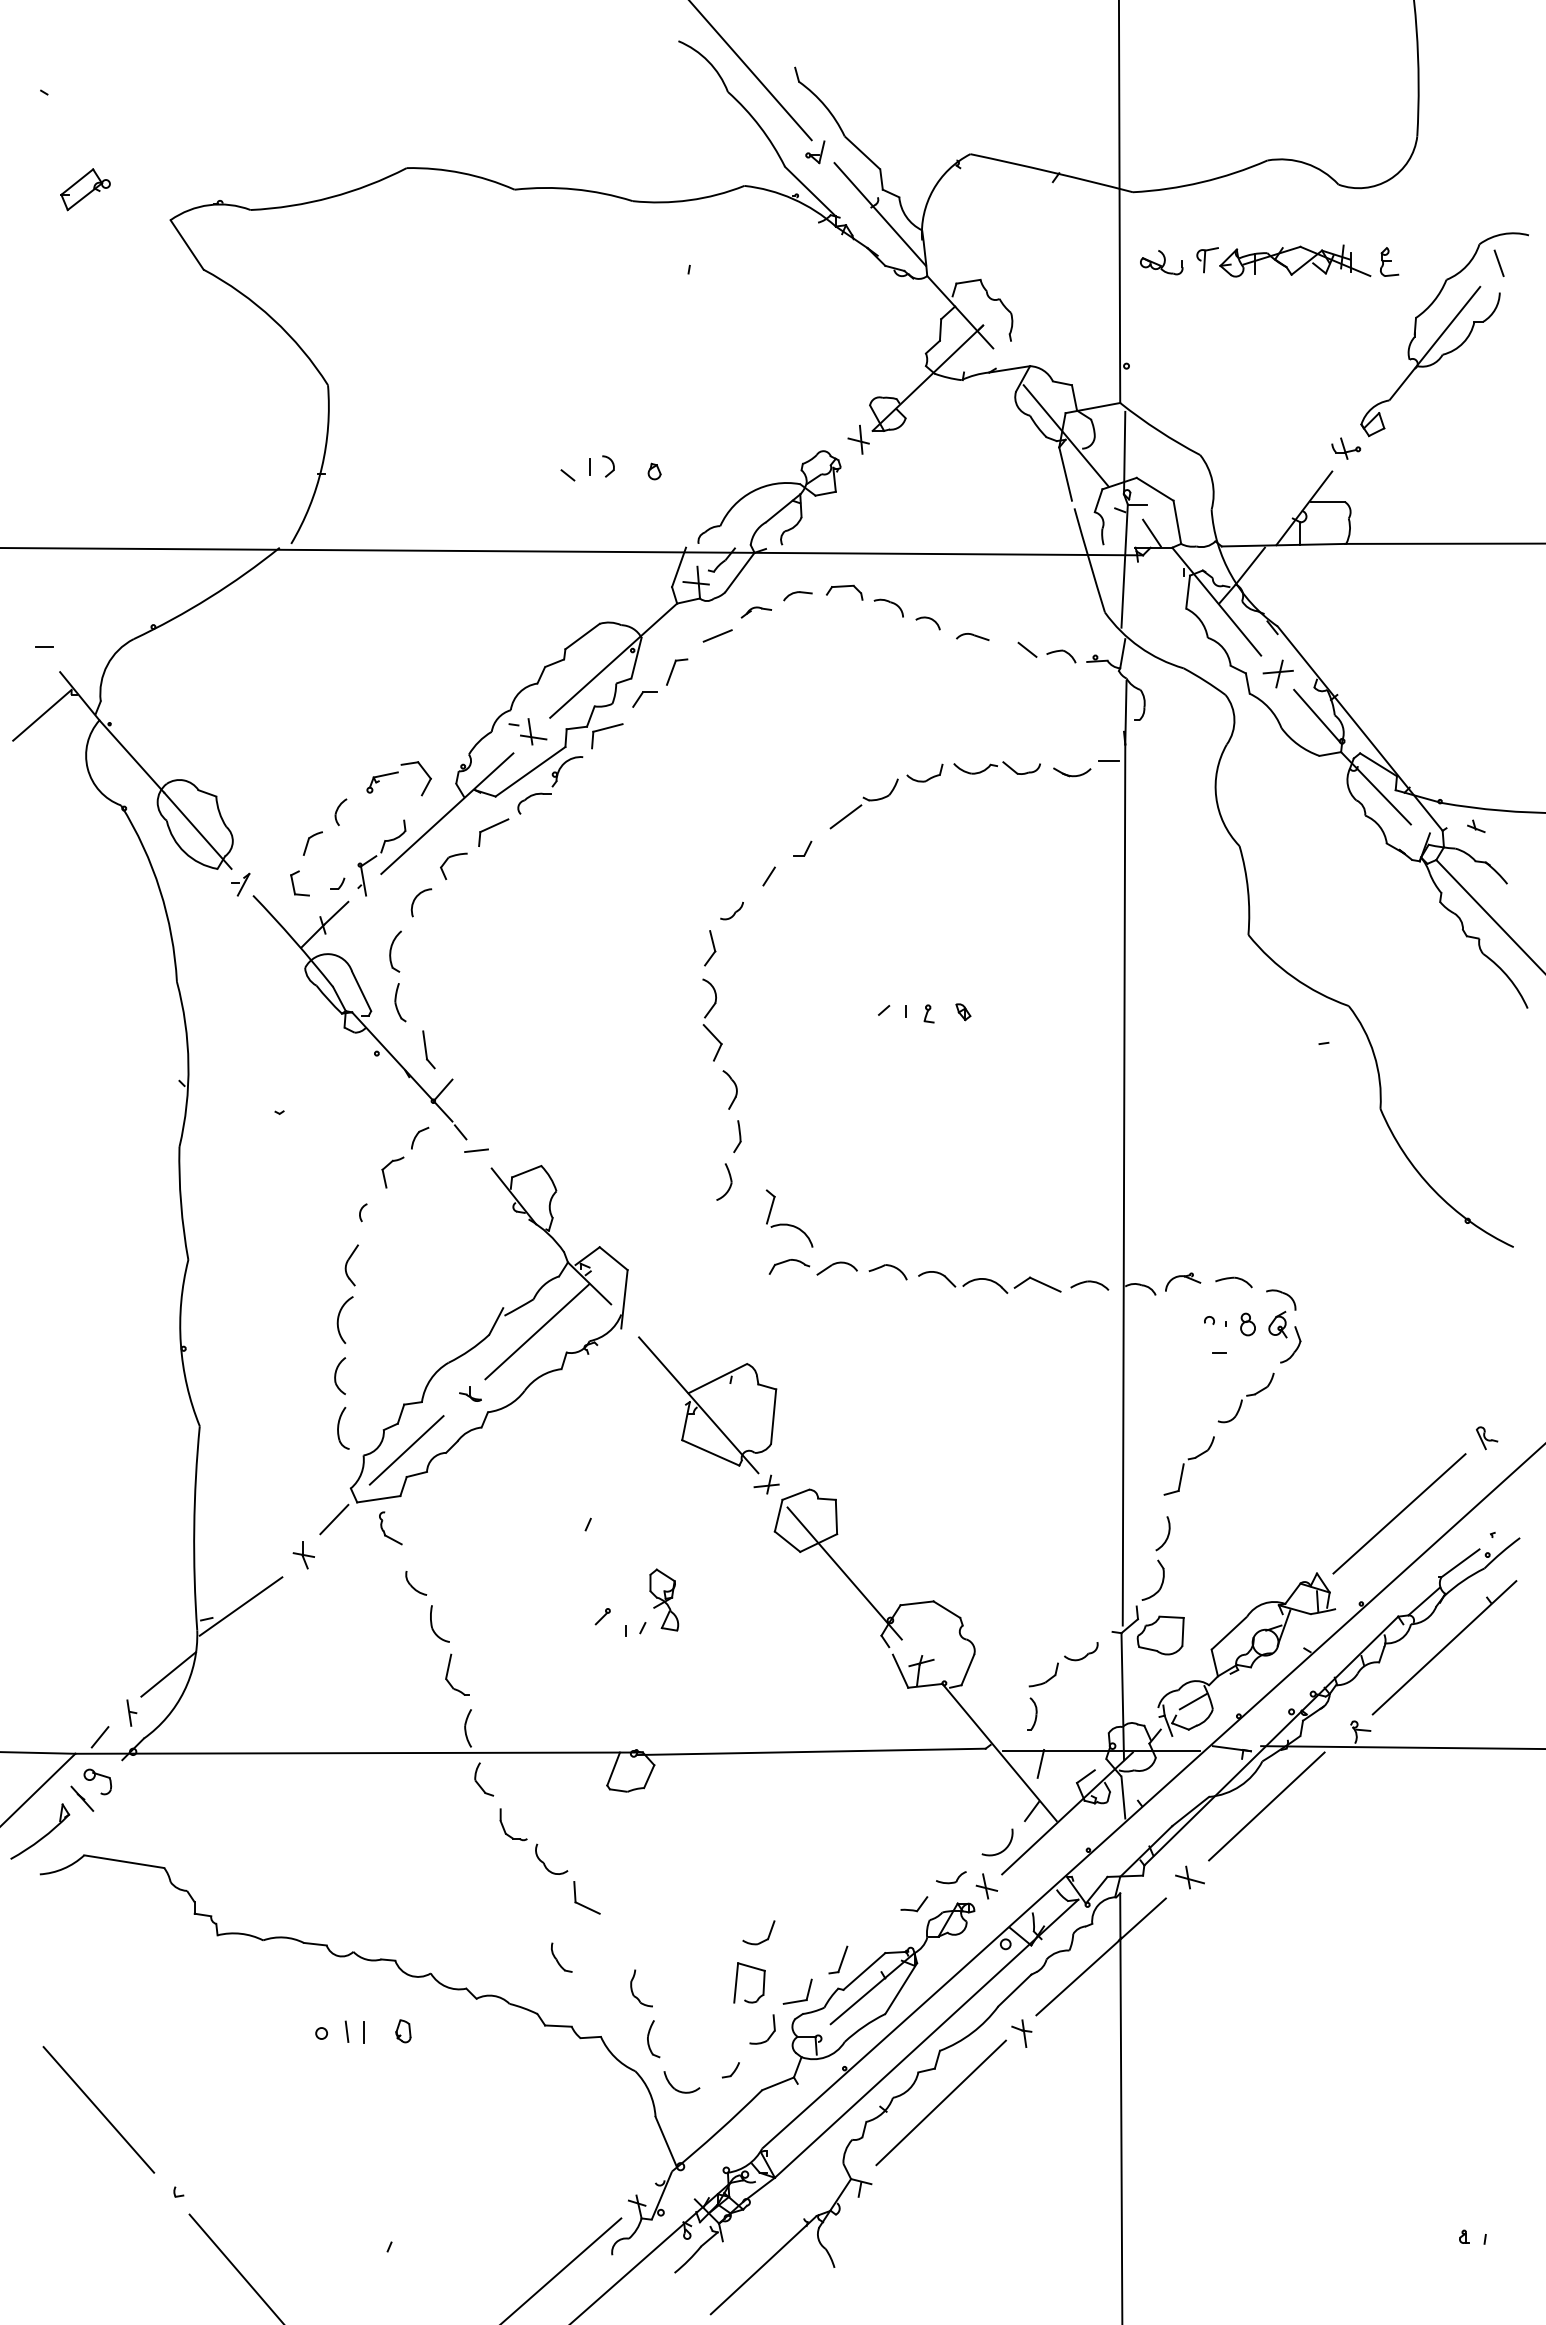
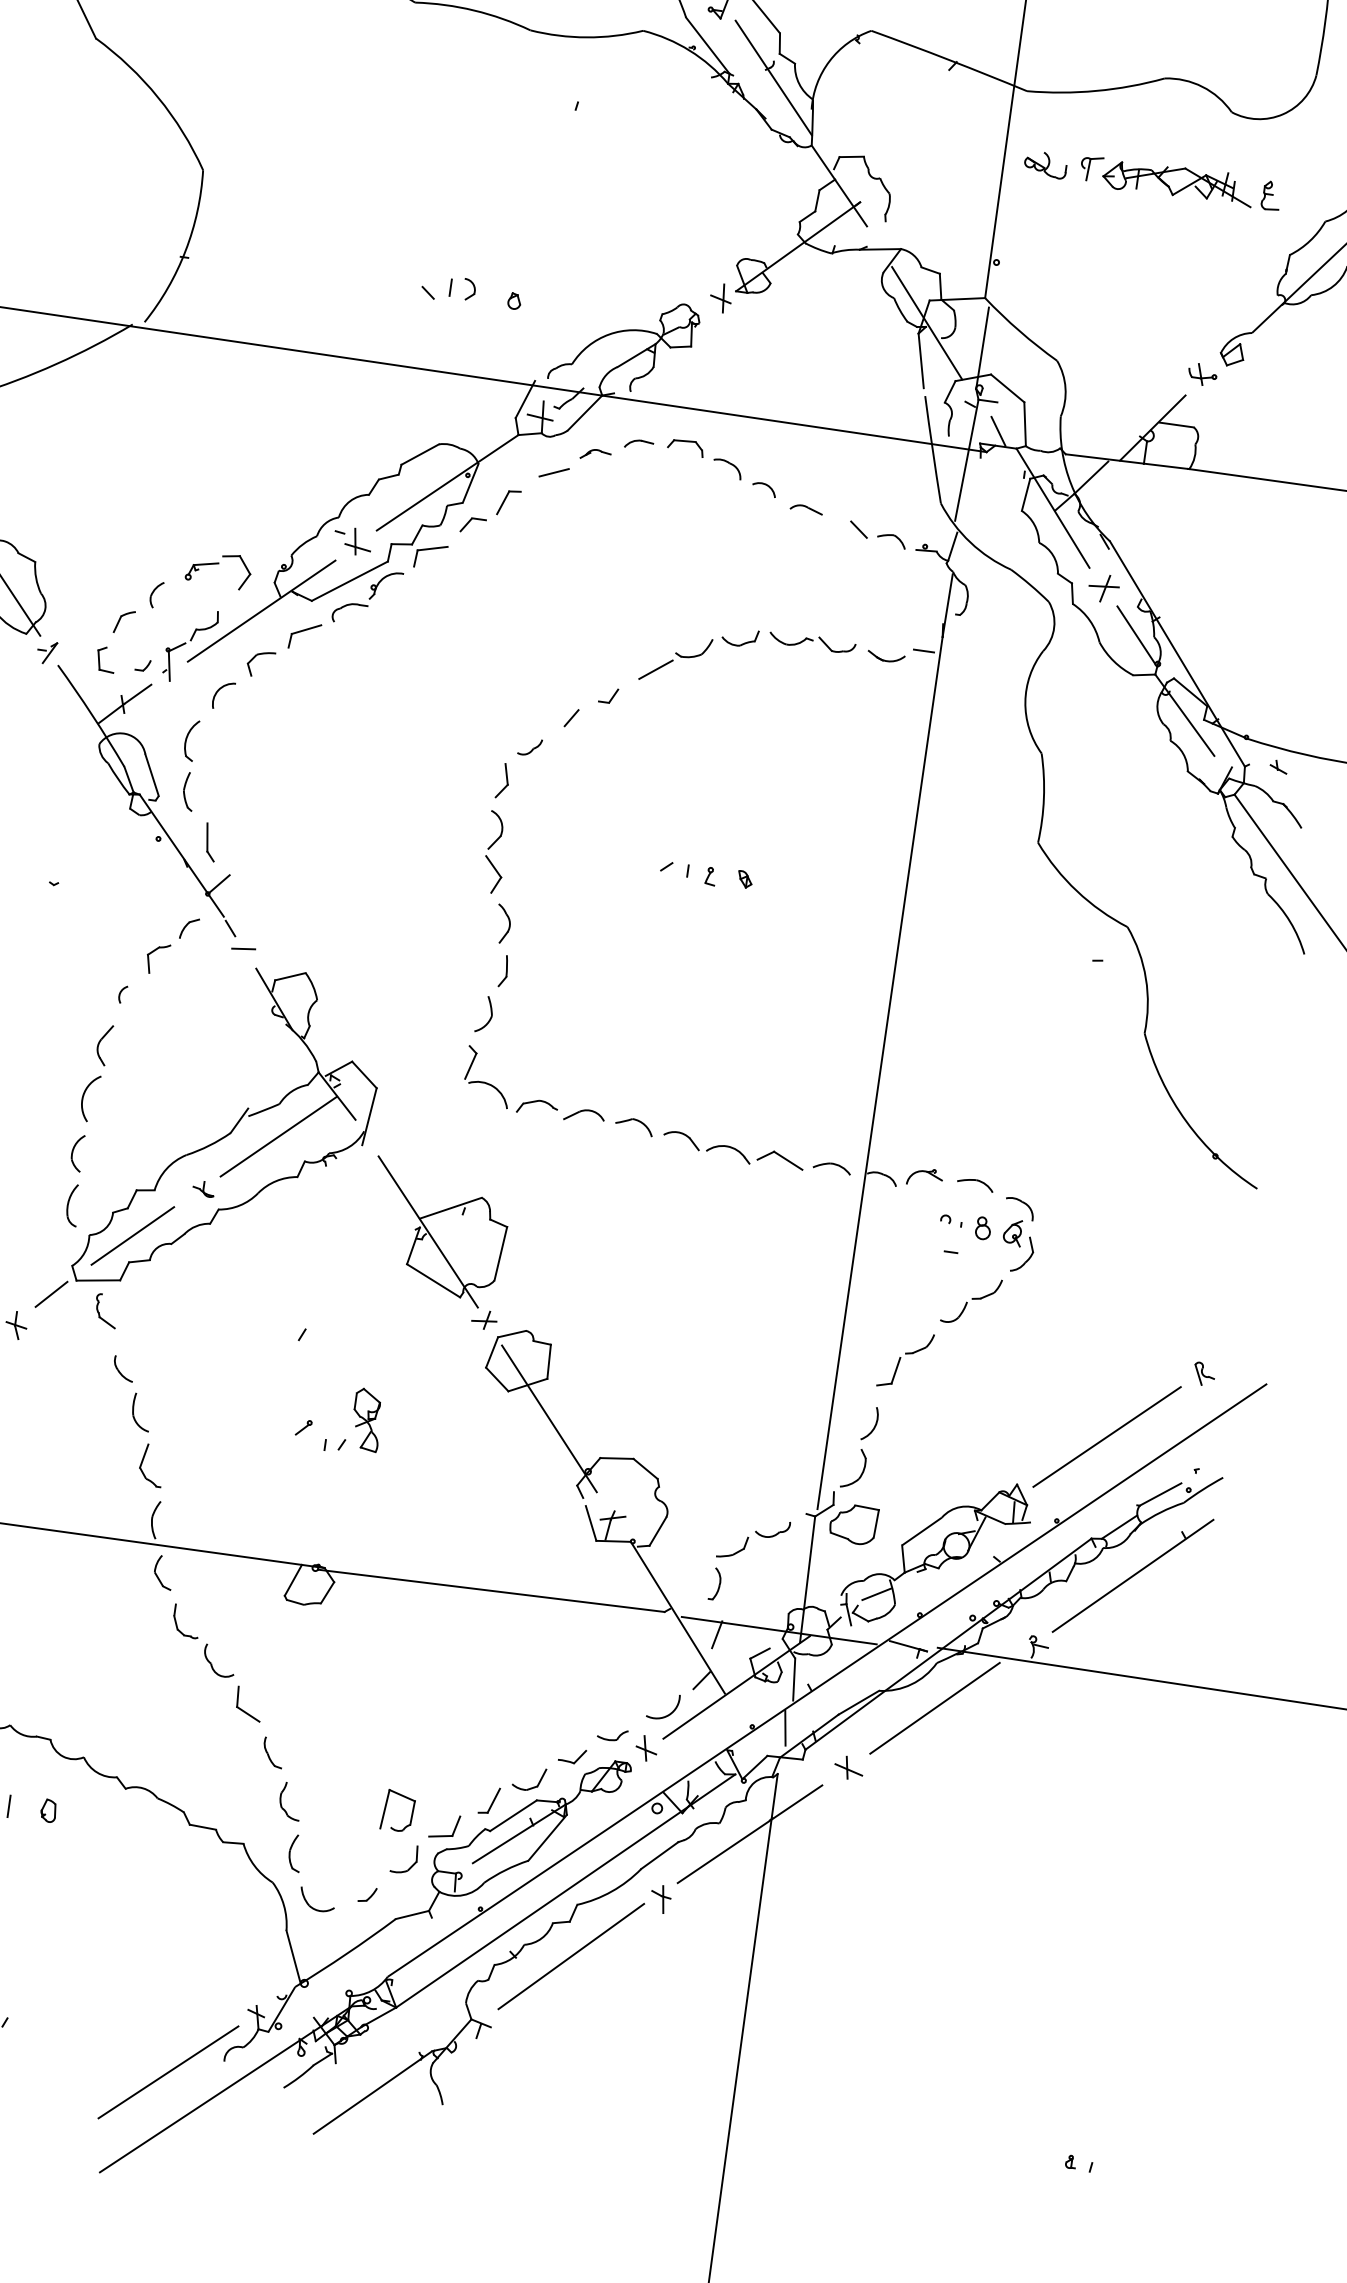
part: (789, 1218) -> (488, 1077), moved
line: (1121, 1846) -> (785, 1727), added
part: (762, 1940) -> (531, 1787), moved
part: (561, 1957) -> (273, 1752), moved

